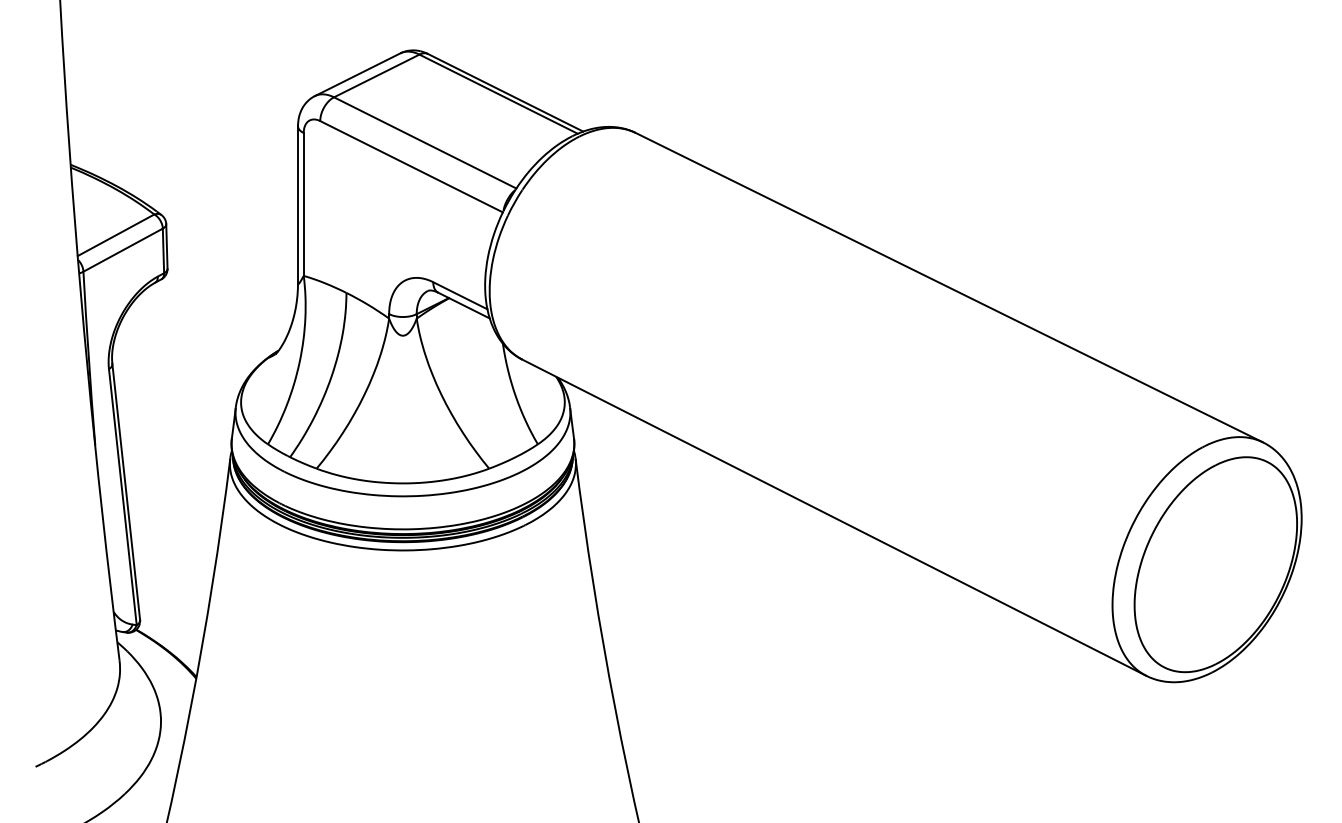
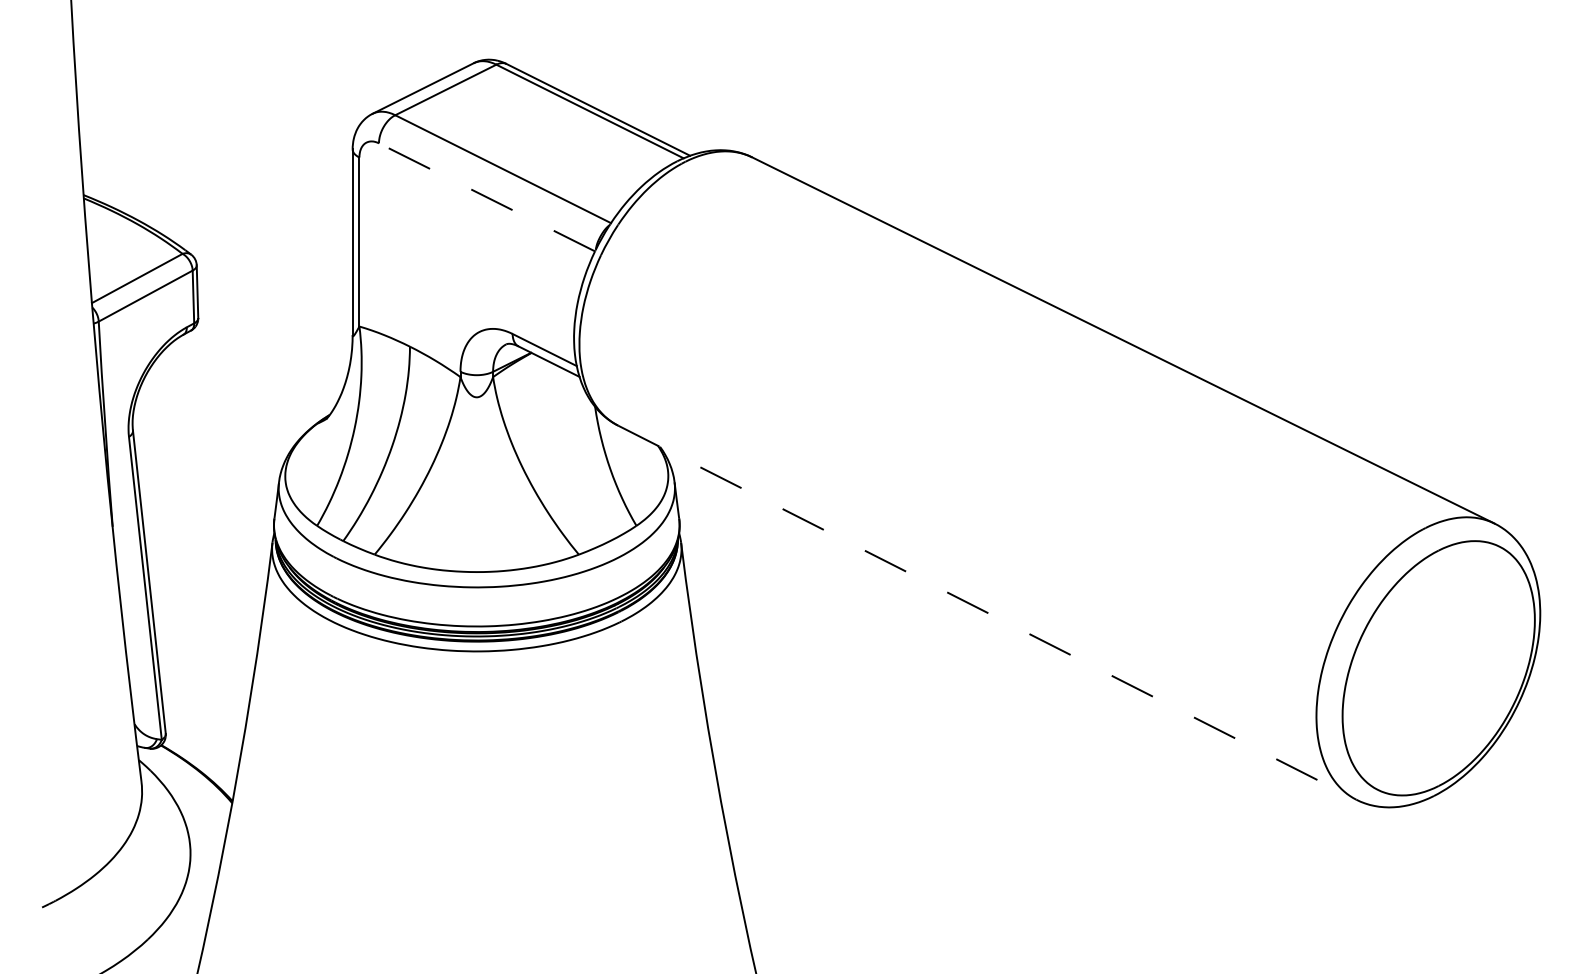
line: (411, 166) -> (486, 197), solid -> dashed
line: (834, 517) -> (987, 612), solid -> dashed

